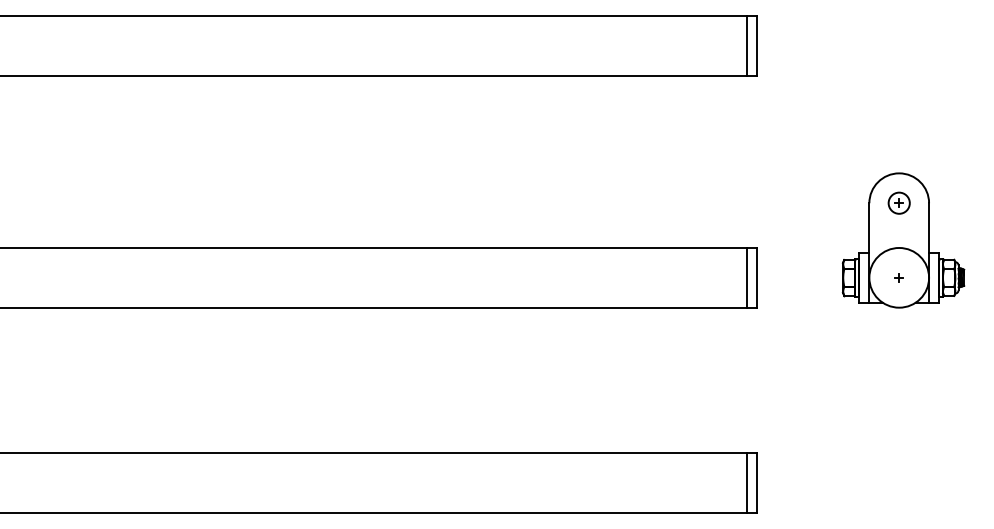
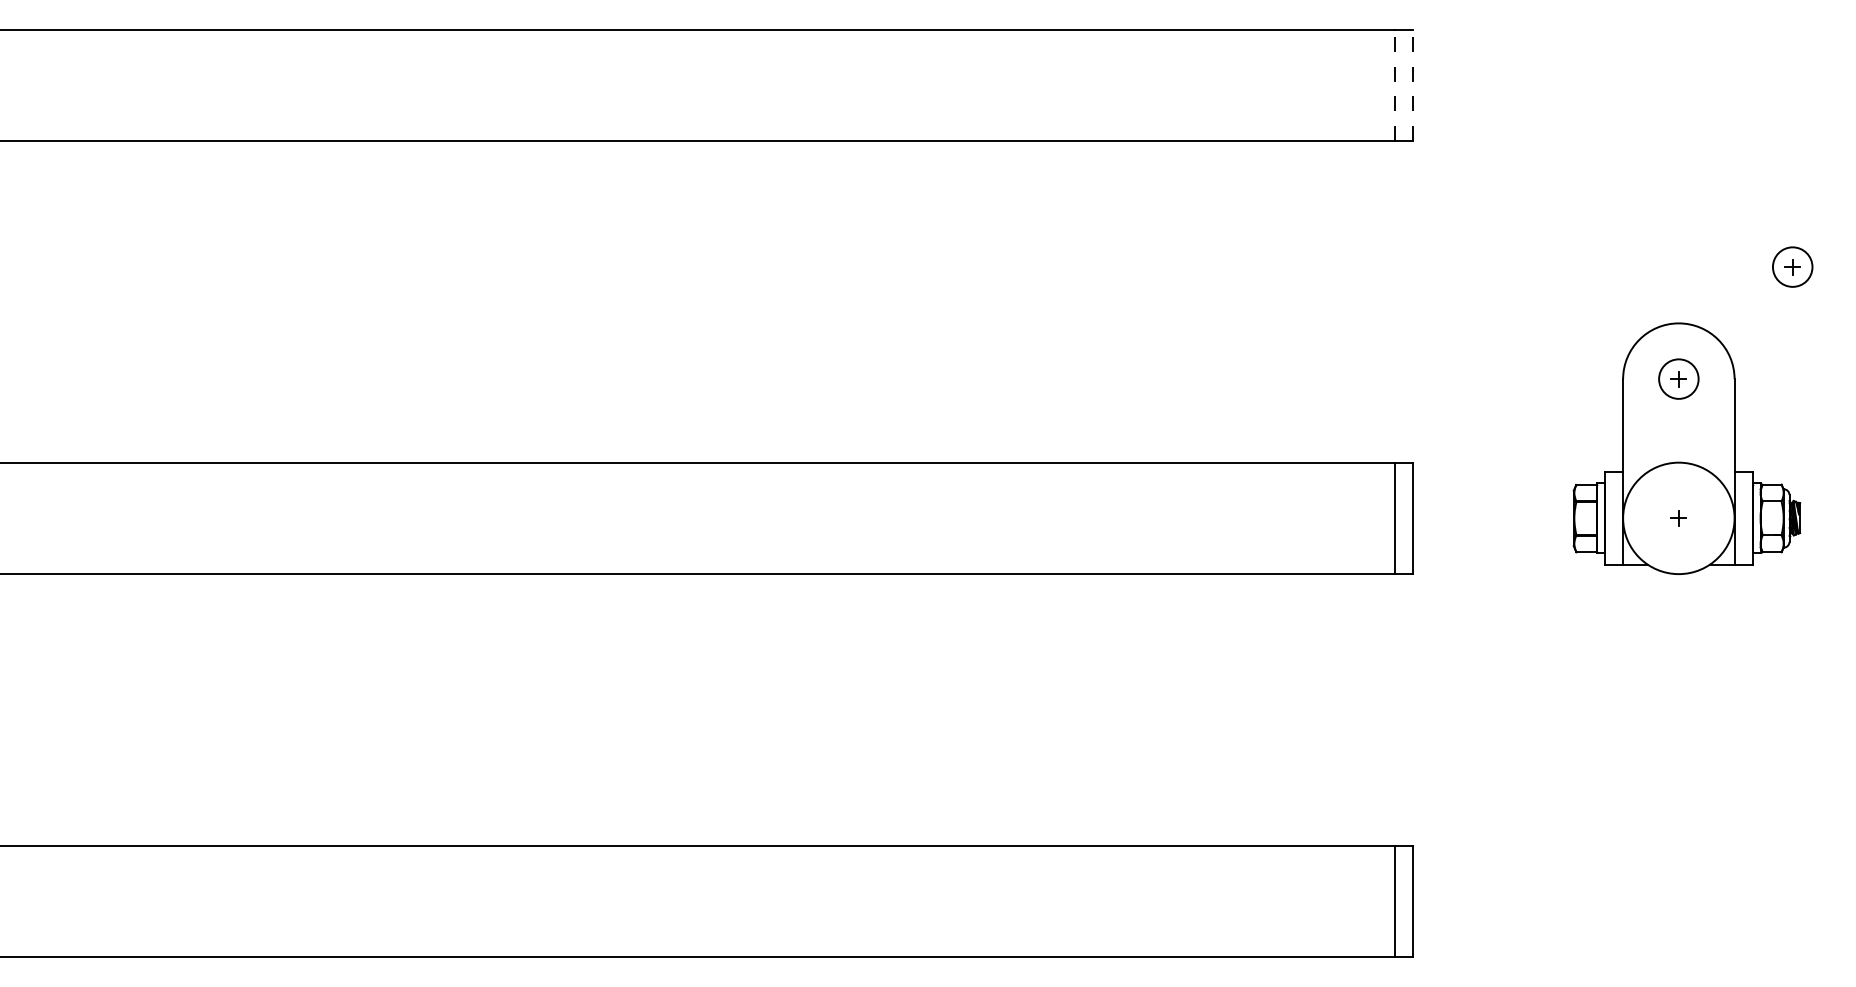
line: (747, 45) -> (1395, 84), solid -> dashed
line: (756, 45) -> (1412, 84), solid -> dashed
part: (959, 142) -> (1791, 265), added

